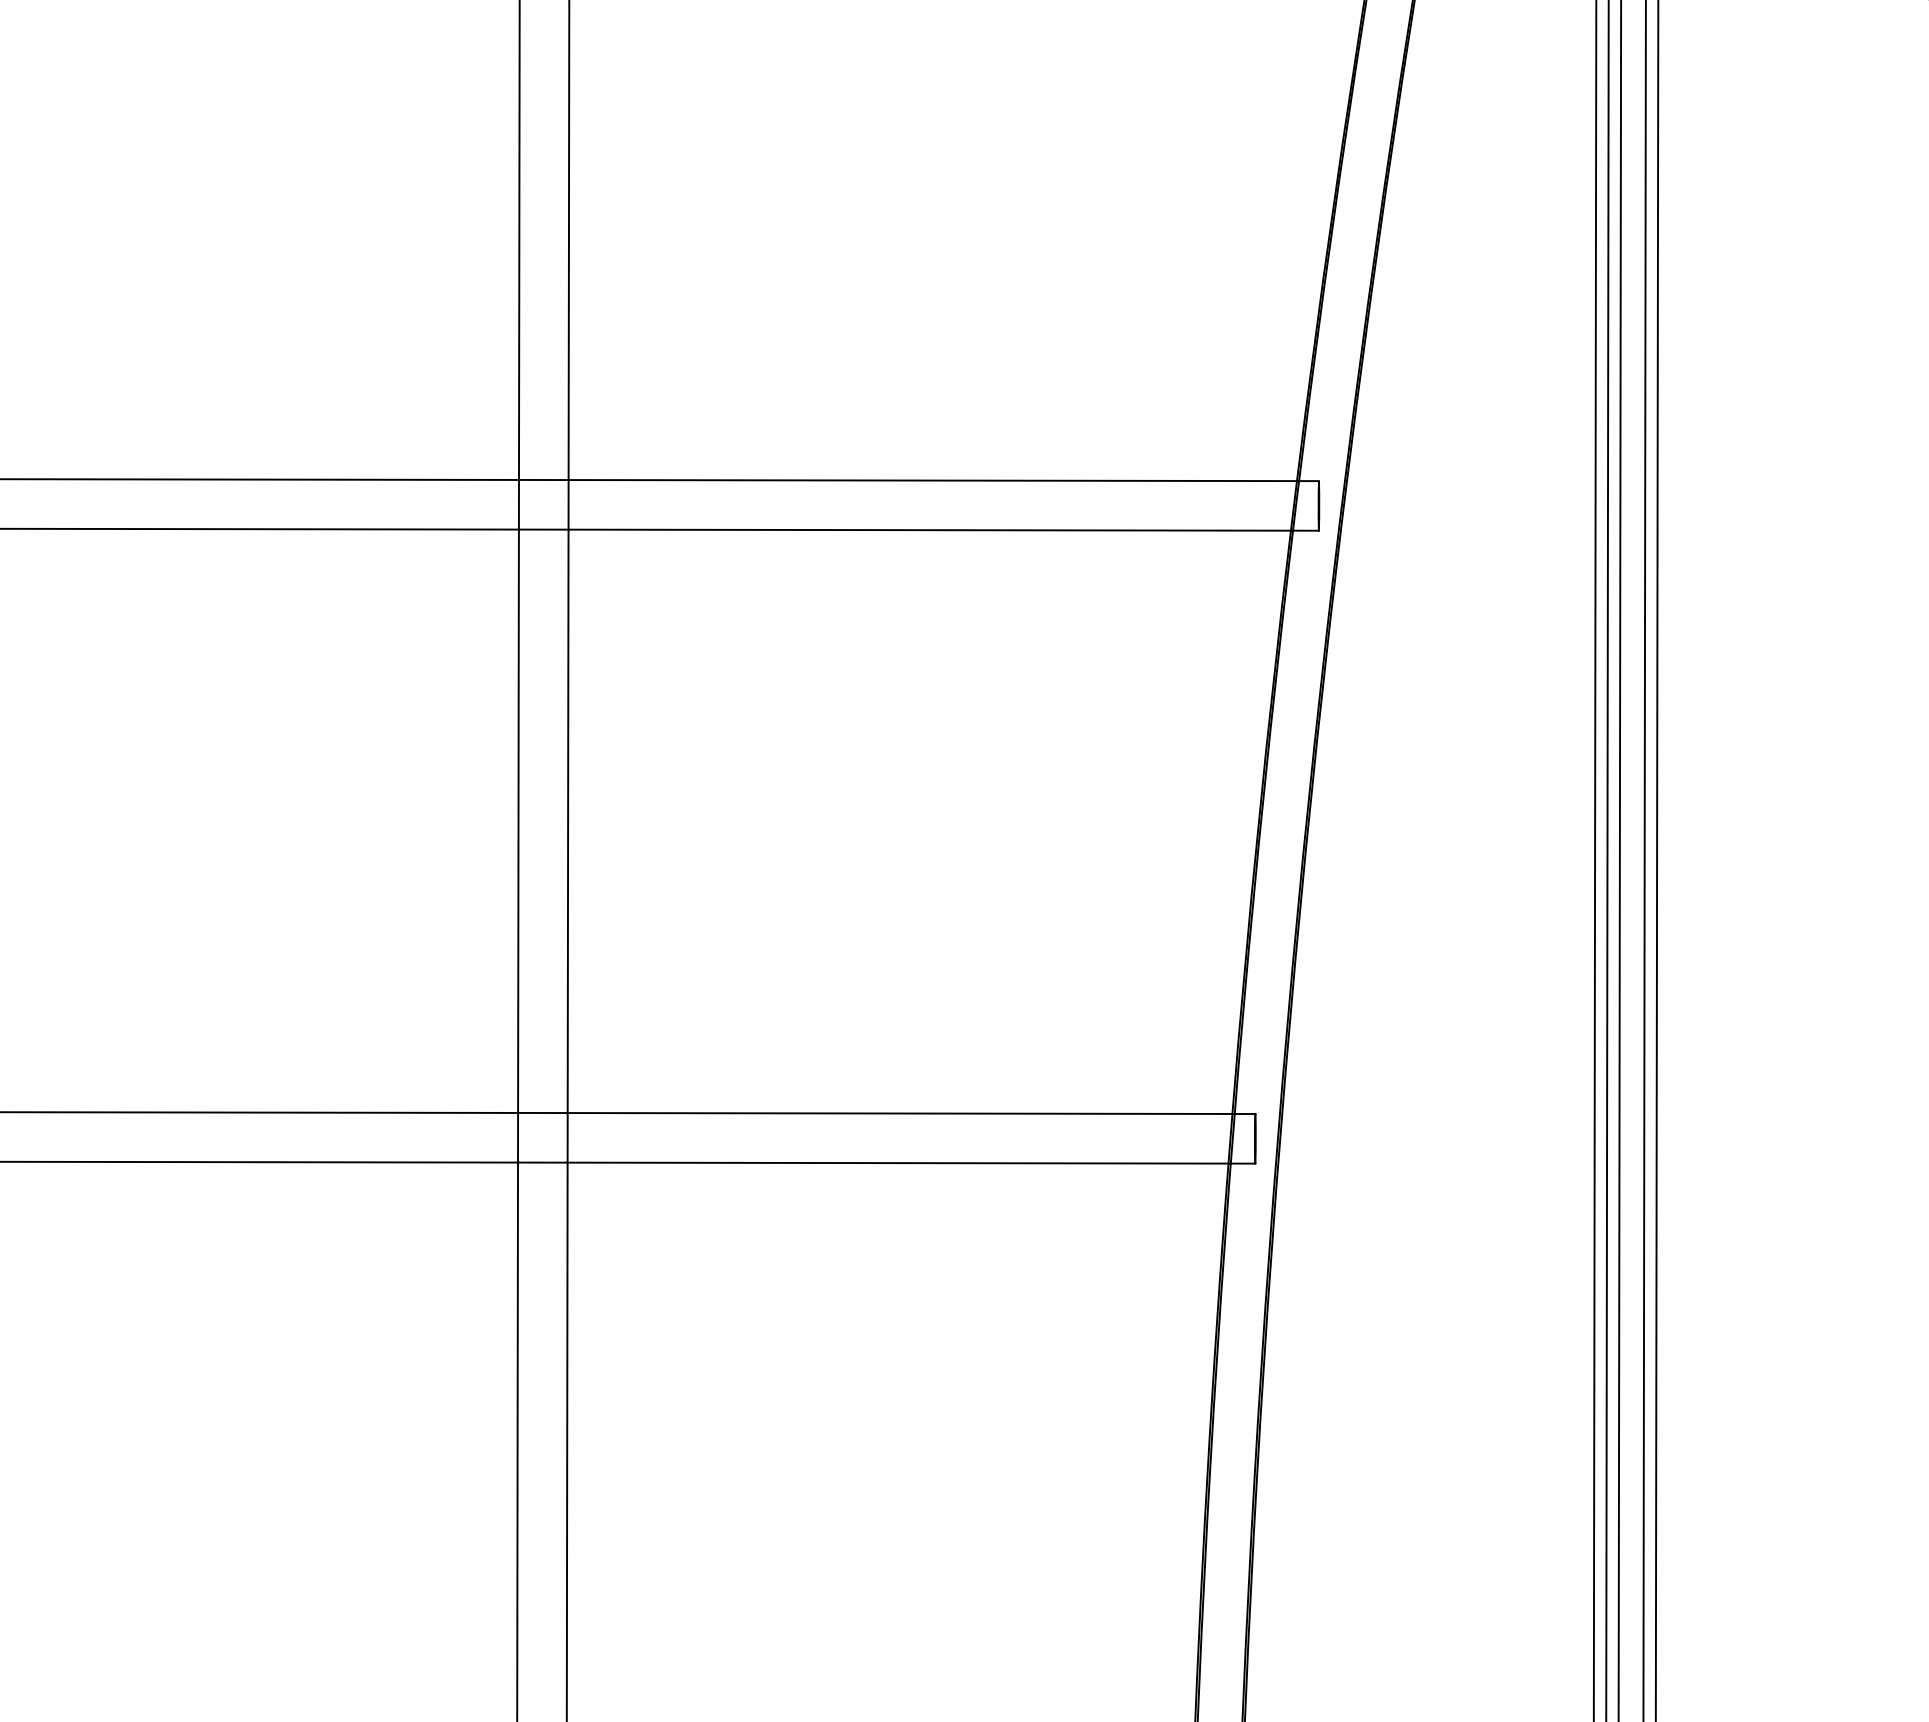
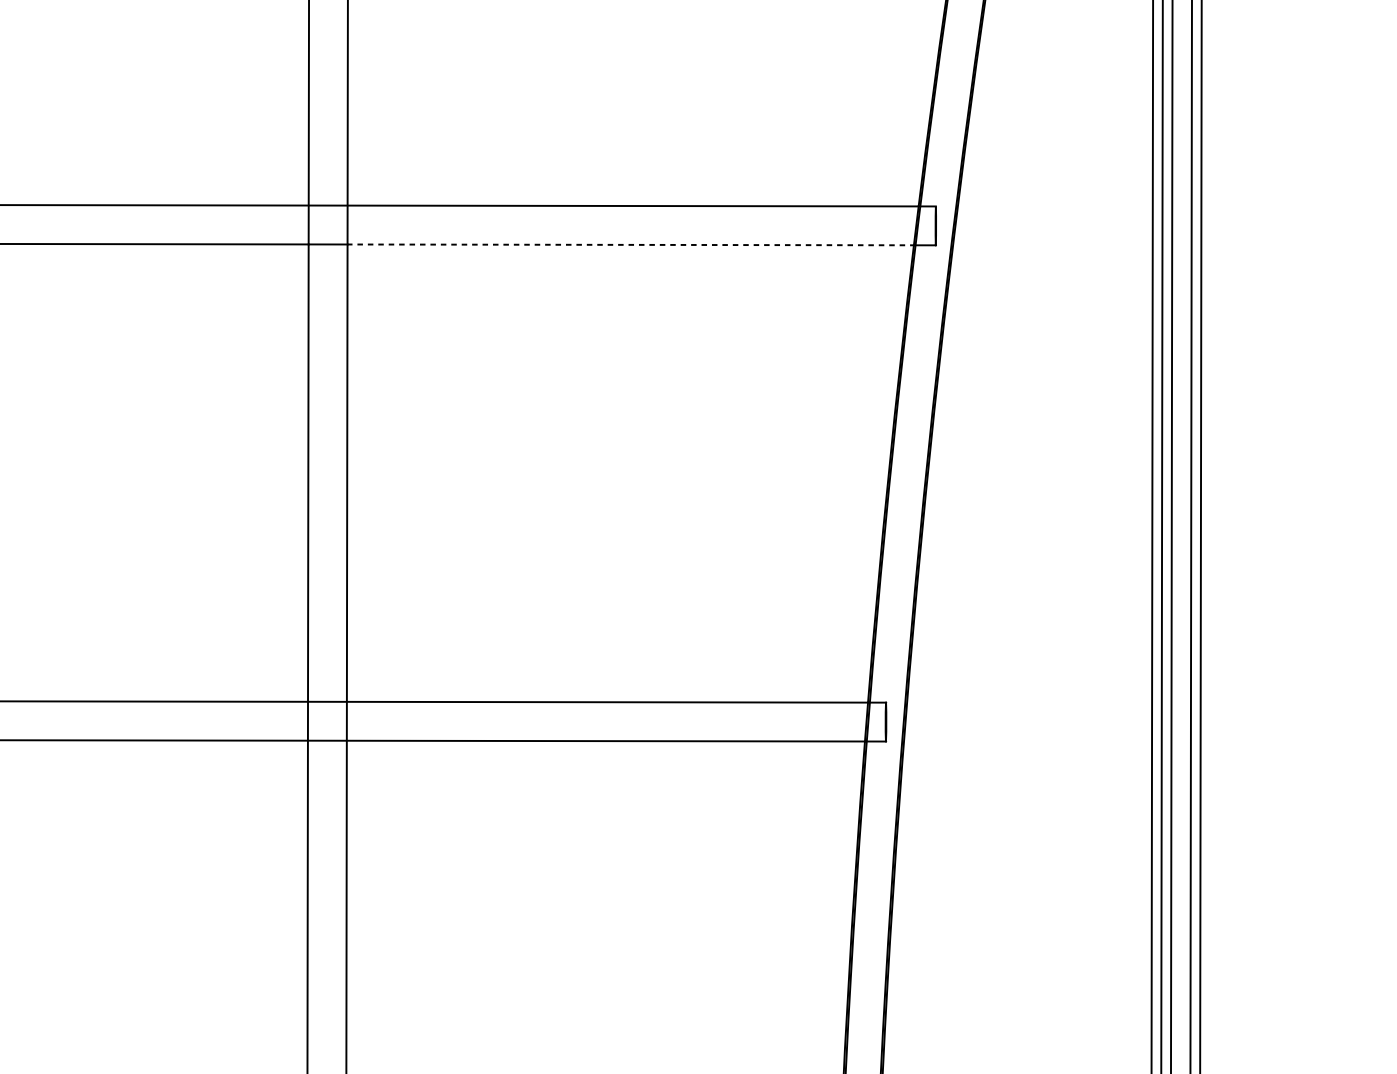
line: (930, 530) -> (631, 245), solid -> dashed

